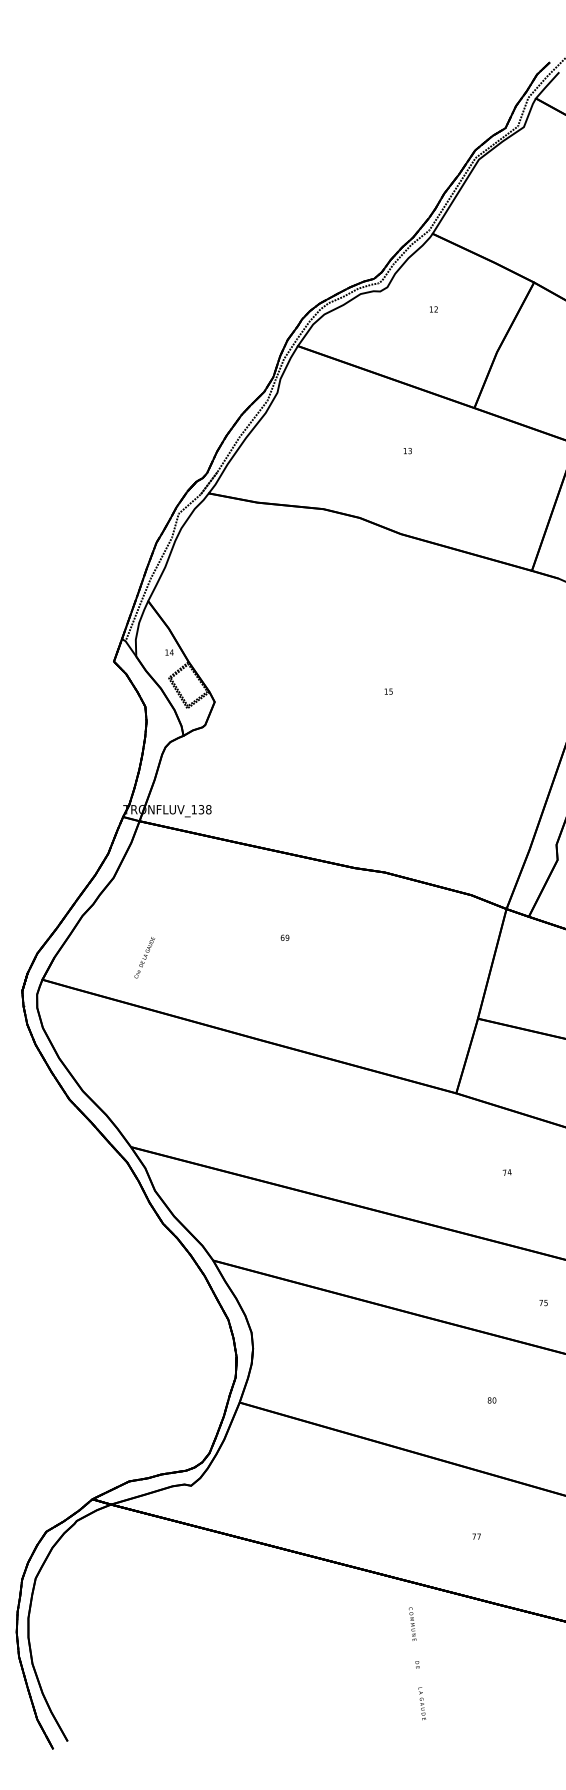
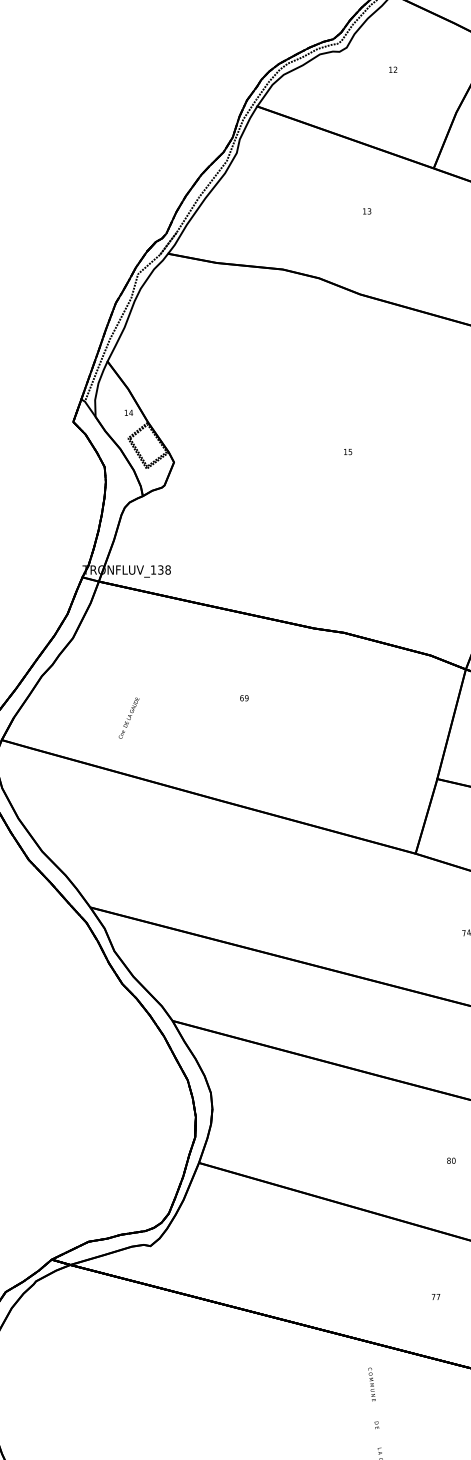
text: (144, 957) -> (128, 717), moved

